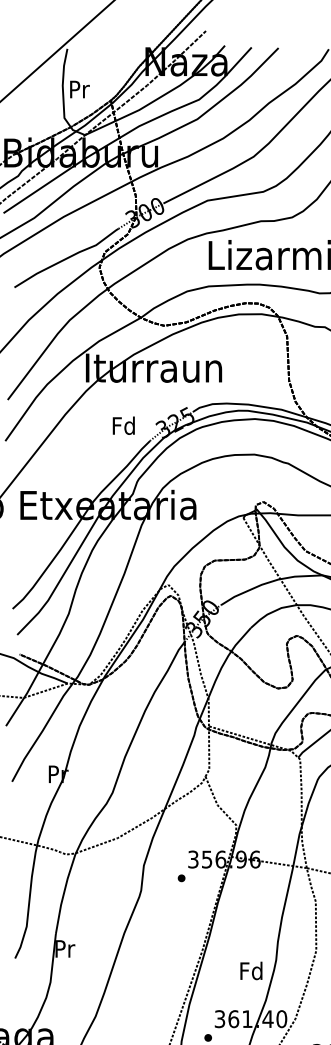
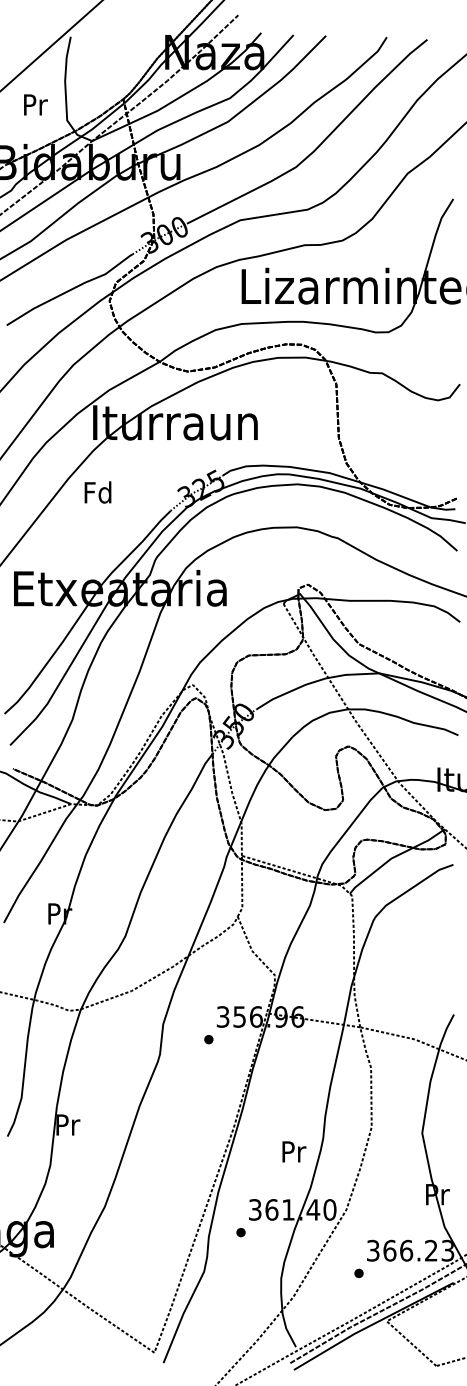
text: (79, 89) -> (35, 104), moved
text: (123, 425) -> (97, 492), moved
text: (251, 970) -> (293, 1151), Fd -> Pr

